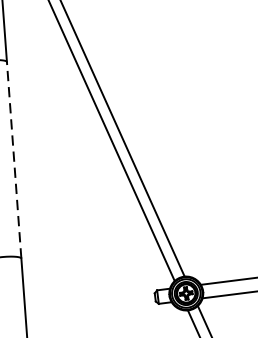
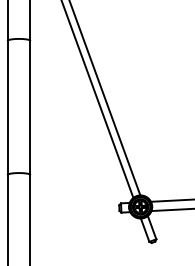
line: (14, 159) -> (30, 107), dashed -> solid

